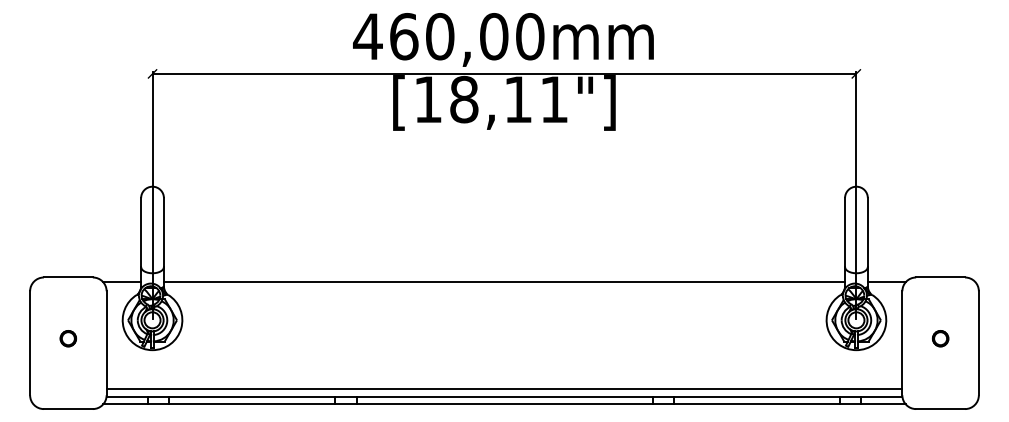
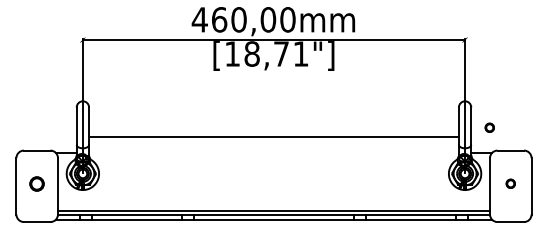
text: (518, 98) -> (281, 53), [18,11"] -> [18,71"]
part: (901, 234) -> (489, 127), added
line: (503, 282) -> (273, 137), moved
part: (68, 338) -> (37, 183), size x1.6

